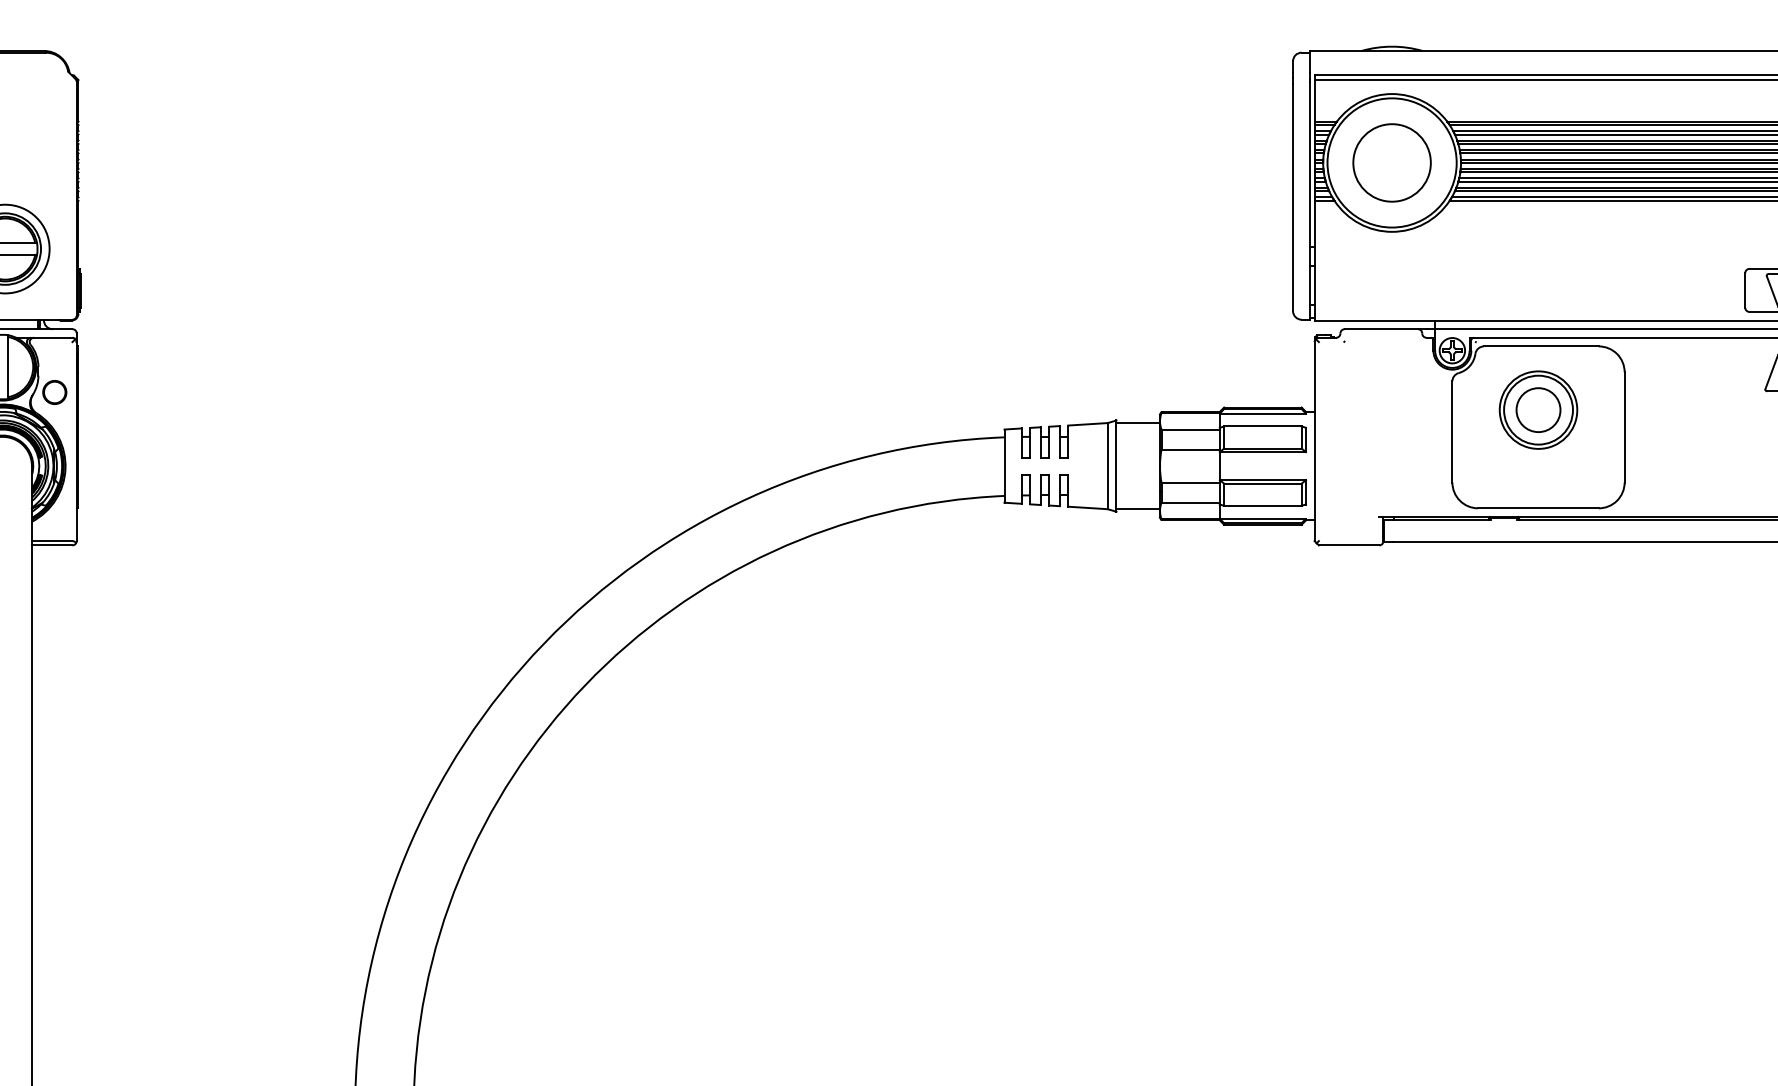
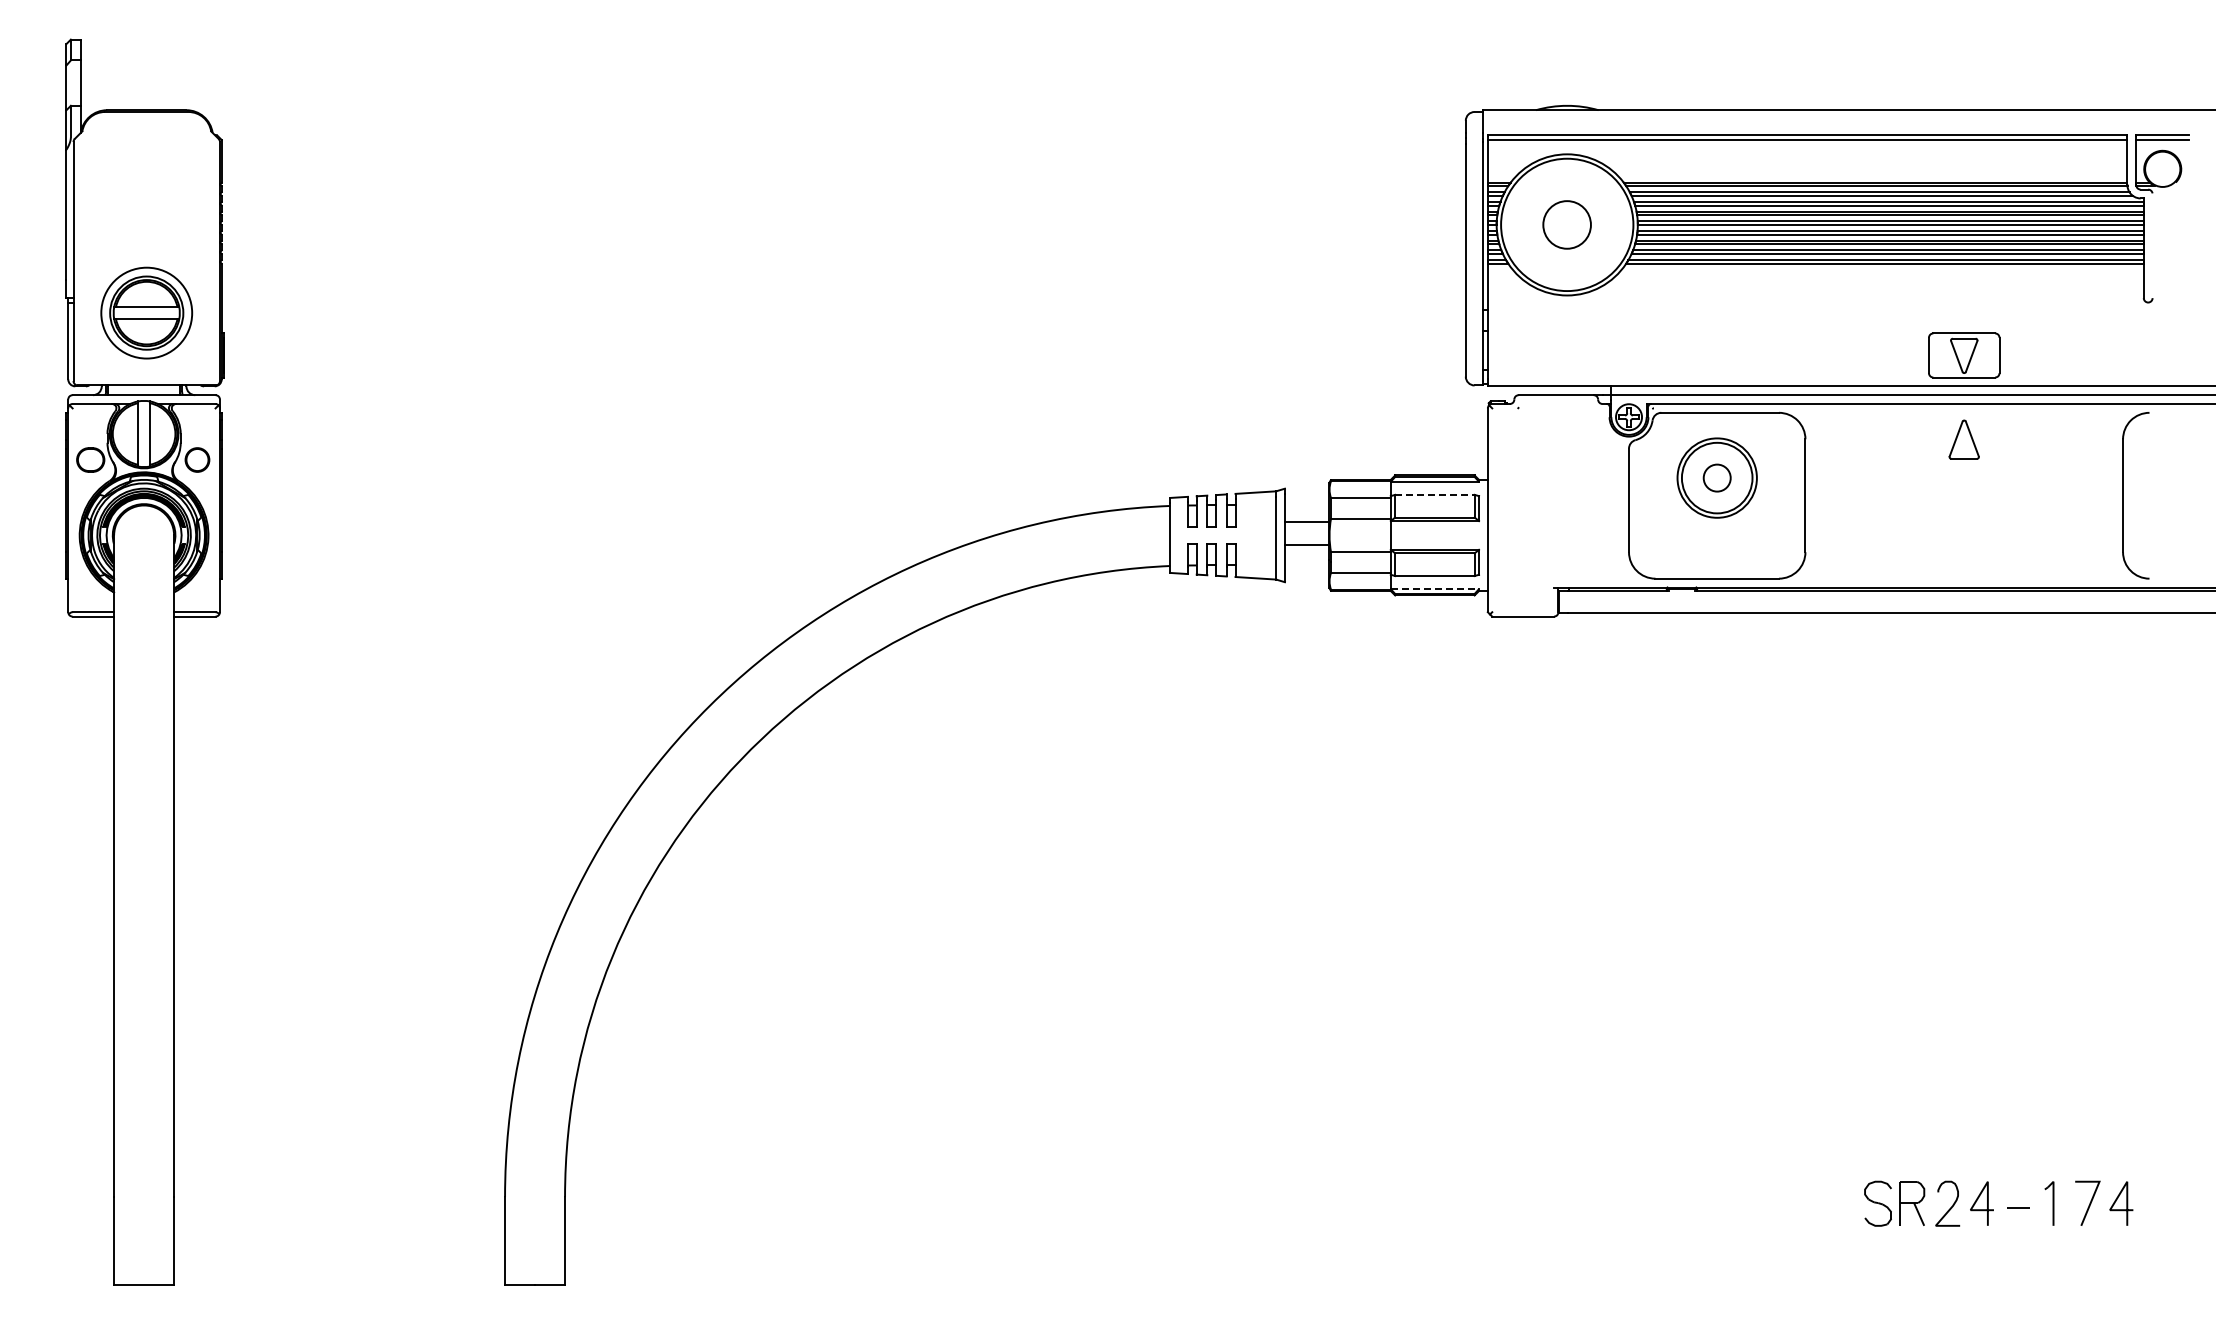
circle: (1391, 162) -> (1566, 224), size x0.6
circle: (1537, 409) -> (1716, 477), size x0.6
line: (1137, 423) -> (1306, 545), moved
line: (1262, 426) -> (1434, 494), solid -> dashed
line: (1137, 509) -> (1306, 521), moved
line: (1263, 518) -> (1435, 589), solid -> dashed

